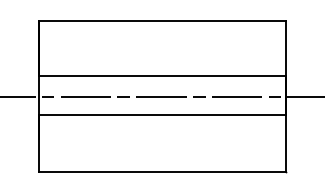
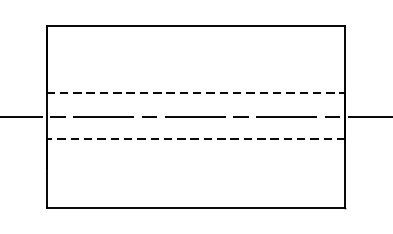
line: (162, 76) -> (196, 92), solid -> dashed
line: (161, 114) -> (195, 138), solid -> dashed

